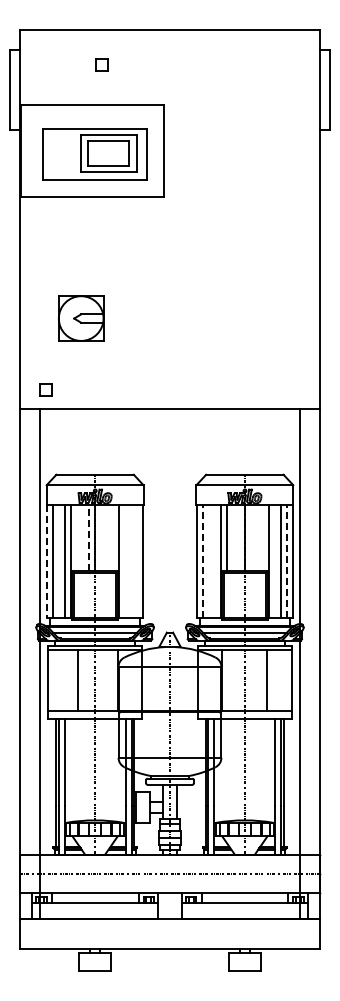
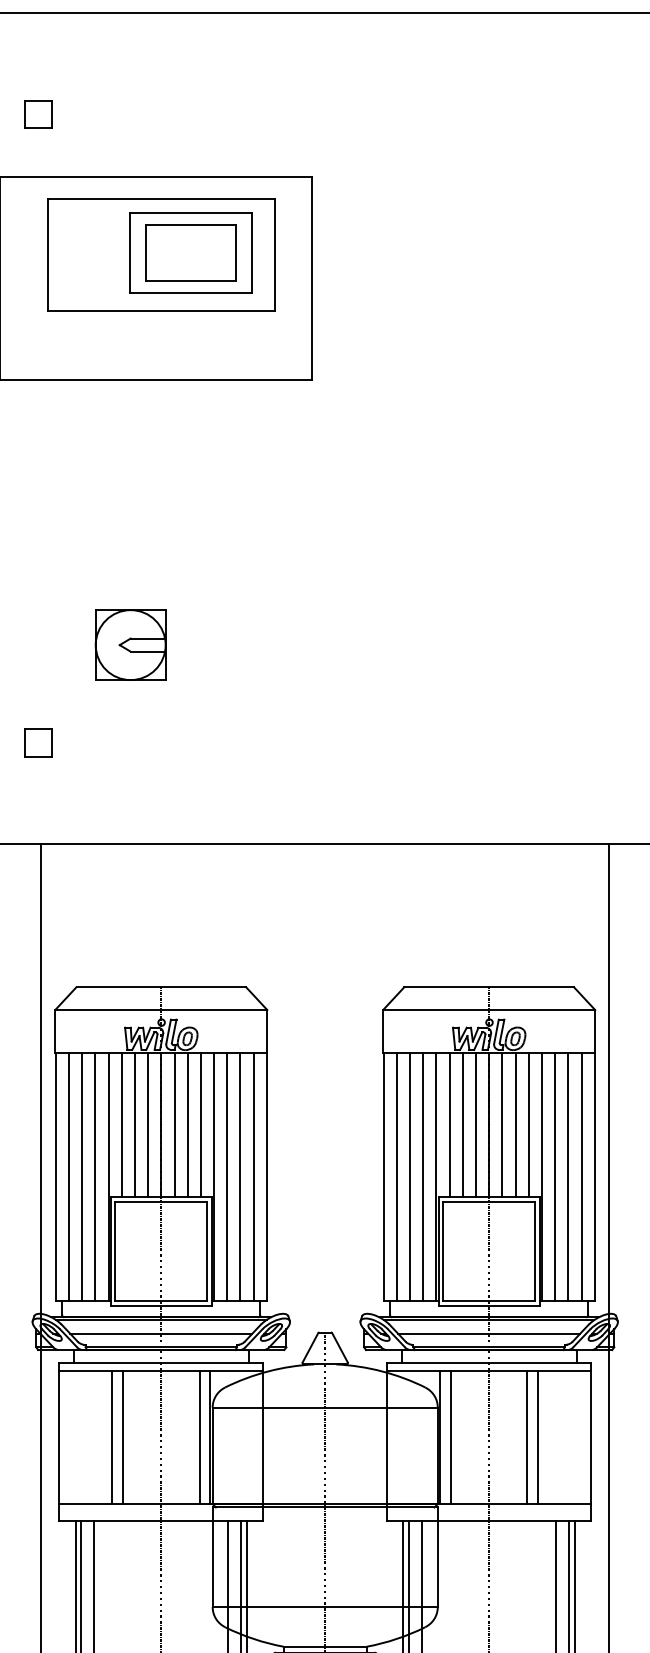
part: (101, 64) -> (37, 112), moved
part: (94, 154) -> (159, 255), moved
part: (80, 318) -> (129, 645), size x0.71
part: (45, 389) -> (37, 741), moved
line: (77, 537) -> (122, 1124), added
line: (83, 537) -> (135, 1124), added
line: (89, 537) -> (148, 1124), dashed -> solid
line: (101, 537) -> (175, 1124), added
line: (107, 537) -> (188, 1124), added
line: (113, 537) -> (201, 1124), added
line: (232, 537) -> (462, 1124), added
line: (238, 537) -> (475, 1124), added
line: (250, 537) -> (501, 1124), added
line: (256, 537) -> (514, 1124), added
line: (262, 537) -> (527, 1124), added
line: (46, 561) -> (54, 1177), dashed -> solid
line: (58, 561) -> (81, 1177), added
line: (125, 561) -> (227, 1177), added
line: (131, 561) -> (240, 1177), added
line: (137, 561) -> (254, 1177), added
line: (202, 561) -> (396, 1177), dashed -> solid
line: (208, 561) -> (409, 1177), added
line: (214, 561) -> (422, 1177), added
line: (275, 561) -> (556, 1177), added
line: (287, 561) -> (582, 1177), dashed -> solid
line: (72, 680) -> (111, 1437), added
line: (112, 680) -> (199, 1437), added
line: (227, 680) -> (451, 1437), added
line: (262, 680) -> (527, 1437), added

